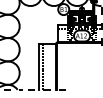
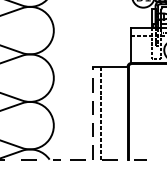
line: (38, 66) -> (92, 112), solid -> dashed

